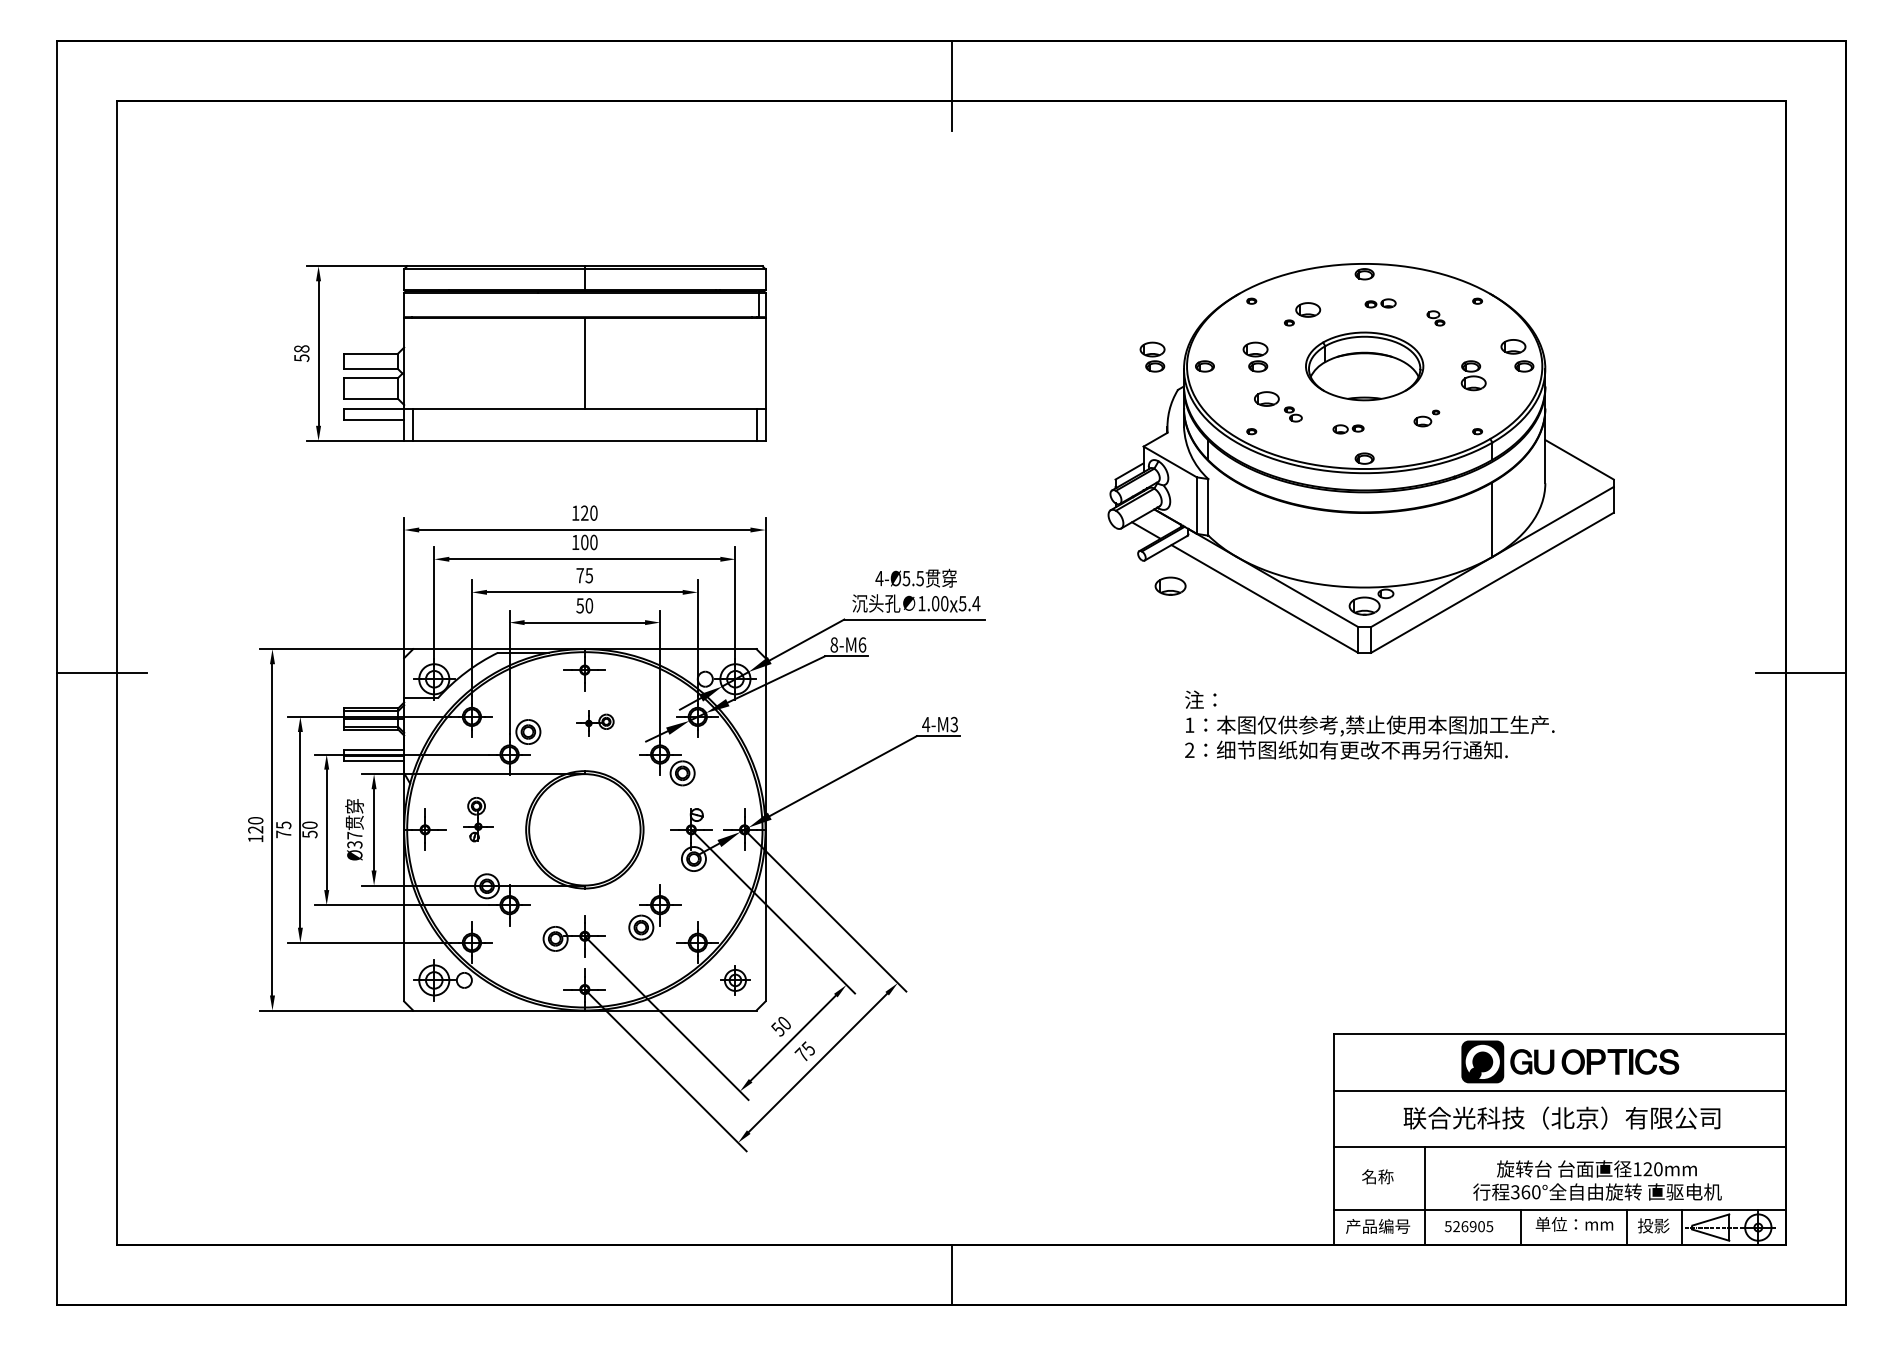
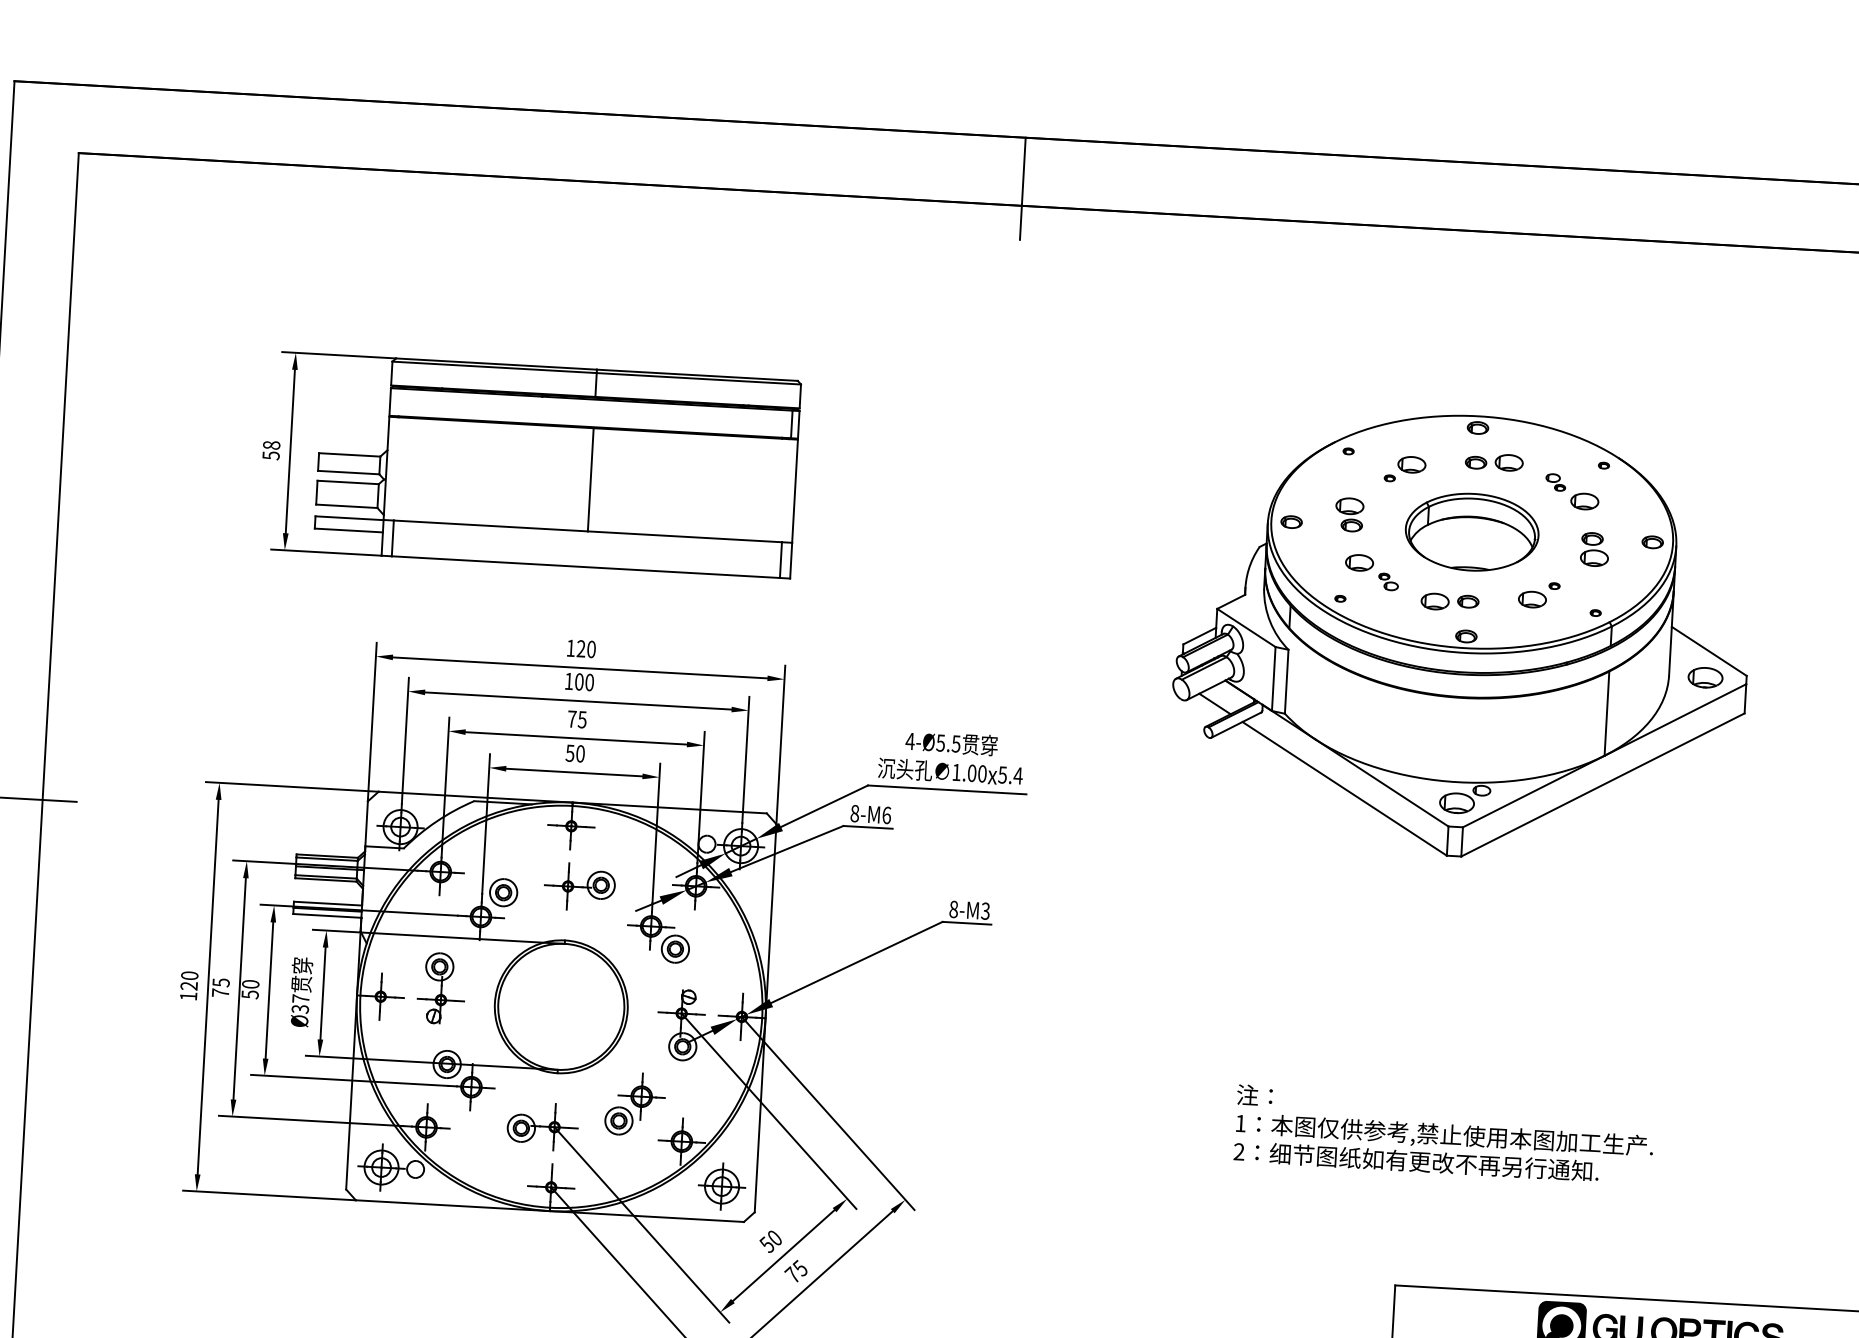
part: (1380, 303) -> (1494, 462), size x1.67
part: (1513, 346) -> (1584, 501), moved
part: (1152, 356) -> (1232, 507), removed
part: (1426, 418) -> (1538, 595), size x1.43
part: (1348, 429) -> (1449, 602), size x1.67
part: (1170, 585) -> (1705, 676), moved
part: (594, 723) -> (578, 887), size x1.67
text: (926, 724) -> (954, 909), 4-M3 -> 8-M3
text: (1369, 724) -> (1444, 1134), moved
part: (478, 819) -> (441, 988), size x1.43
part: (735, 980) -> (722, 1186), size x1.43

